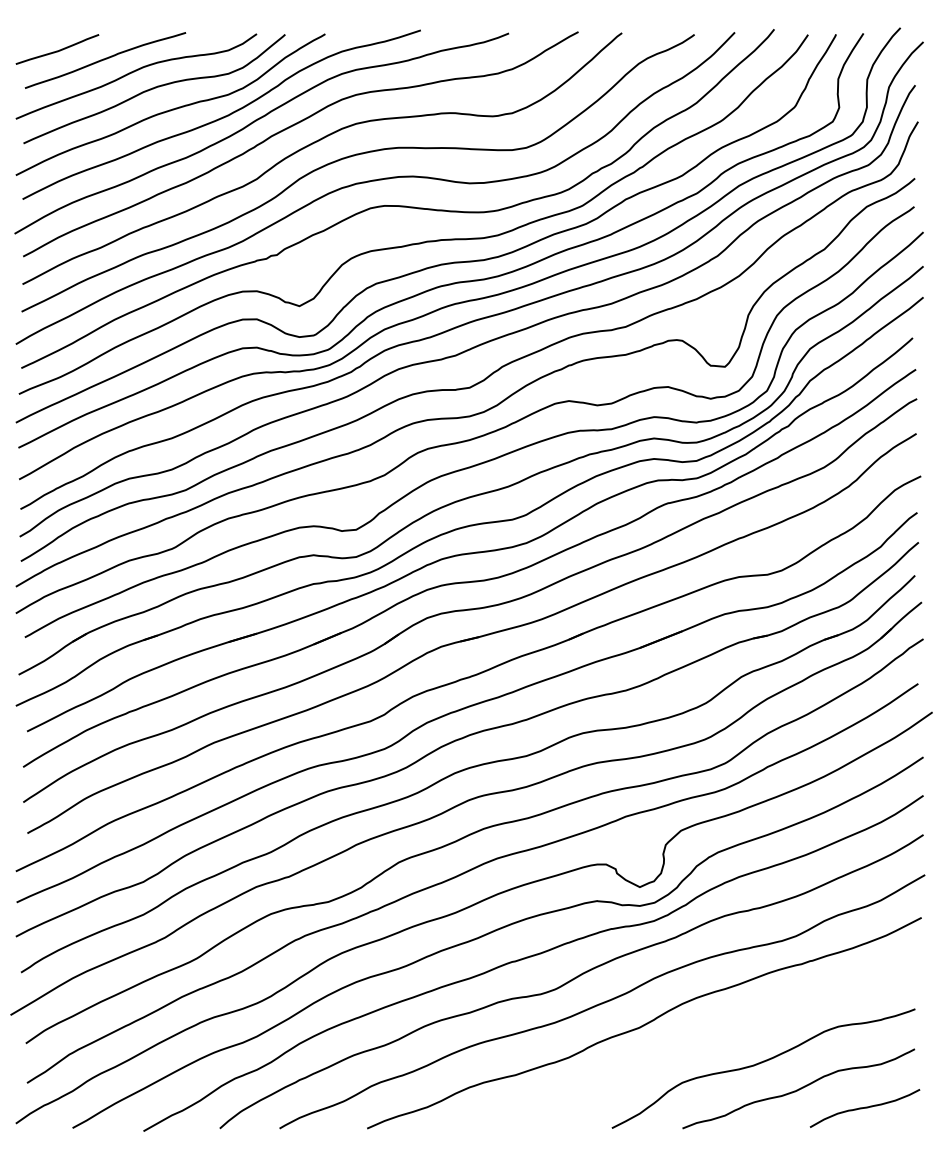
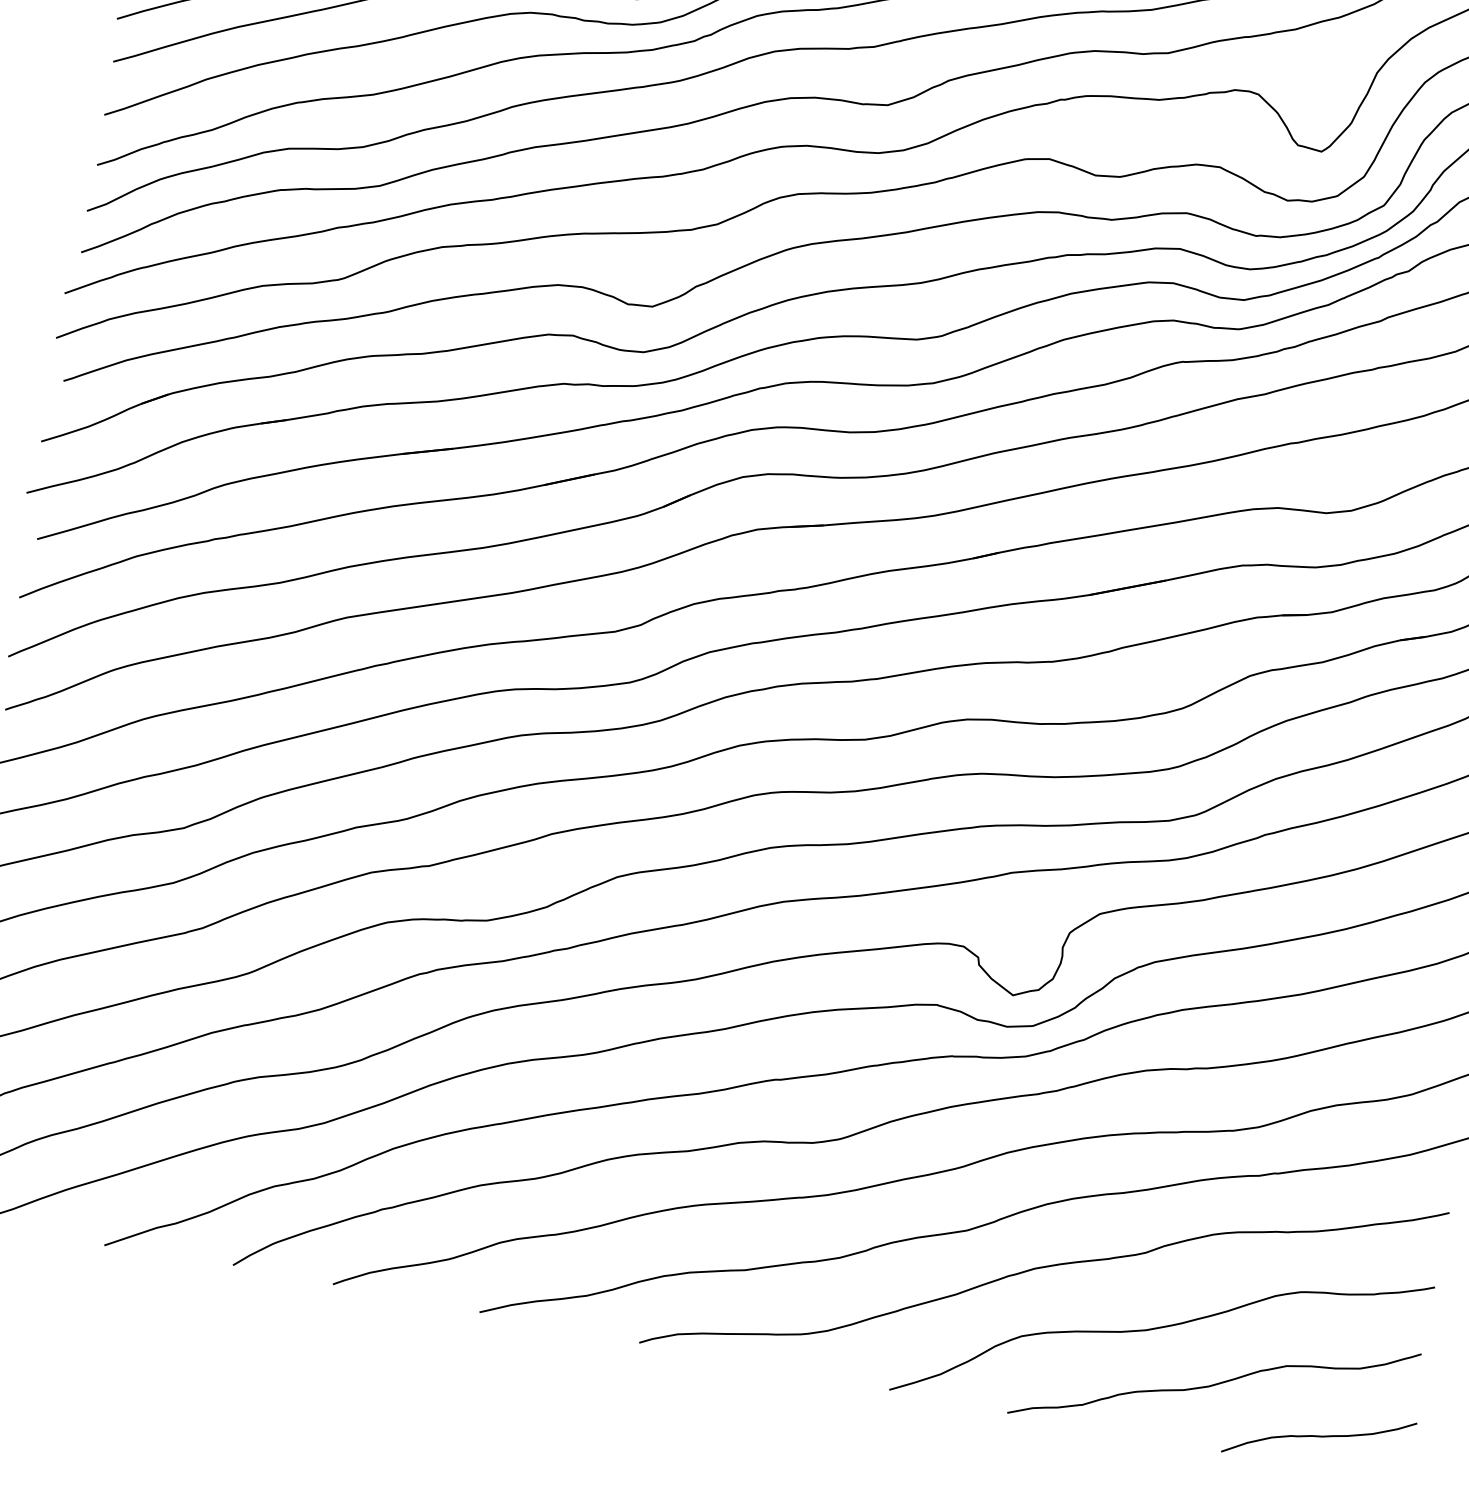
curve: (688, 1041) -> (1045, 1269), added

